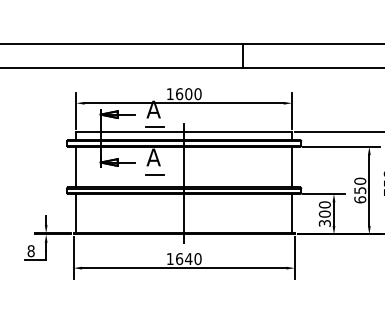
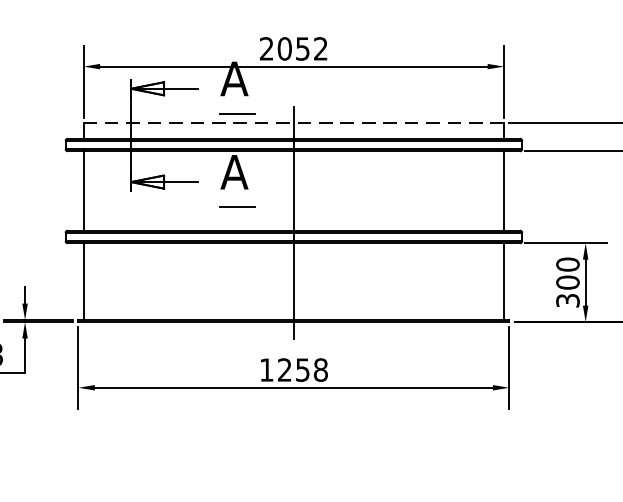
text: (183, 94) -> (292, 49), 1600 -> 2052
line: (184, 132) -> (294, 123), solid -> dashed
text: (188, 259) -> (302, 370), 1640 -> 1258

